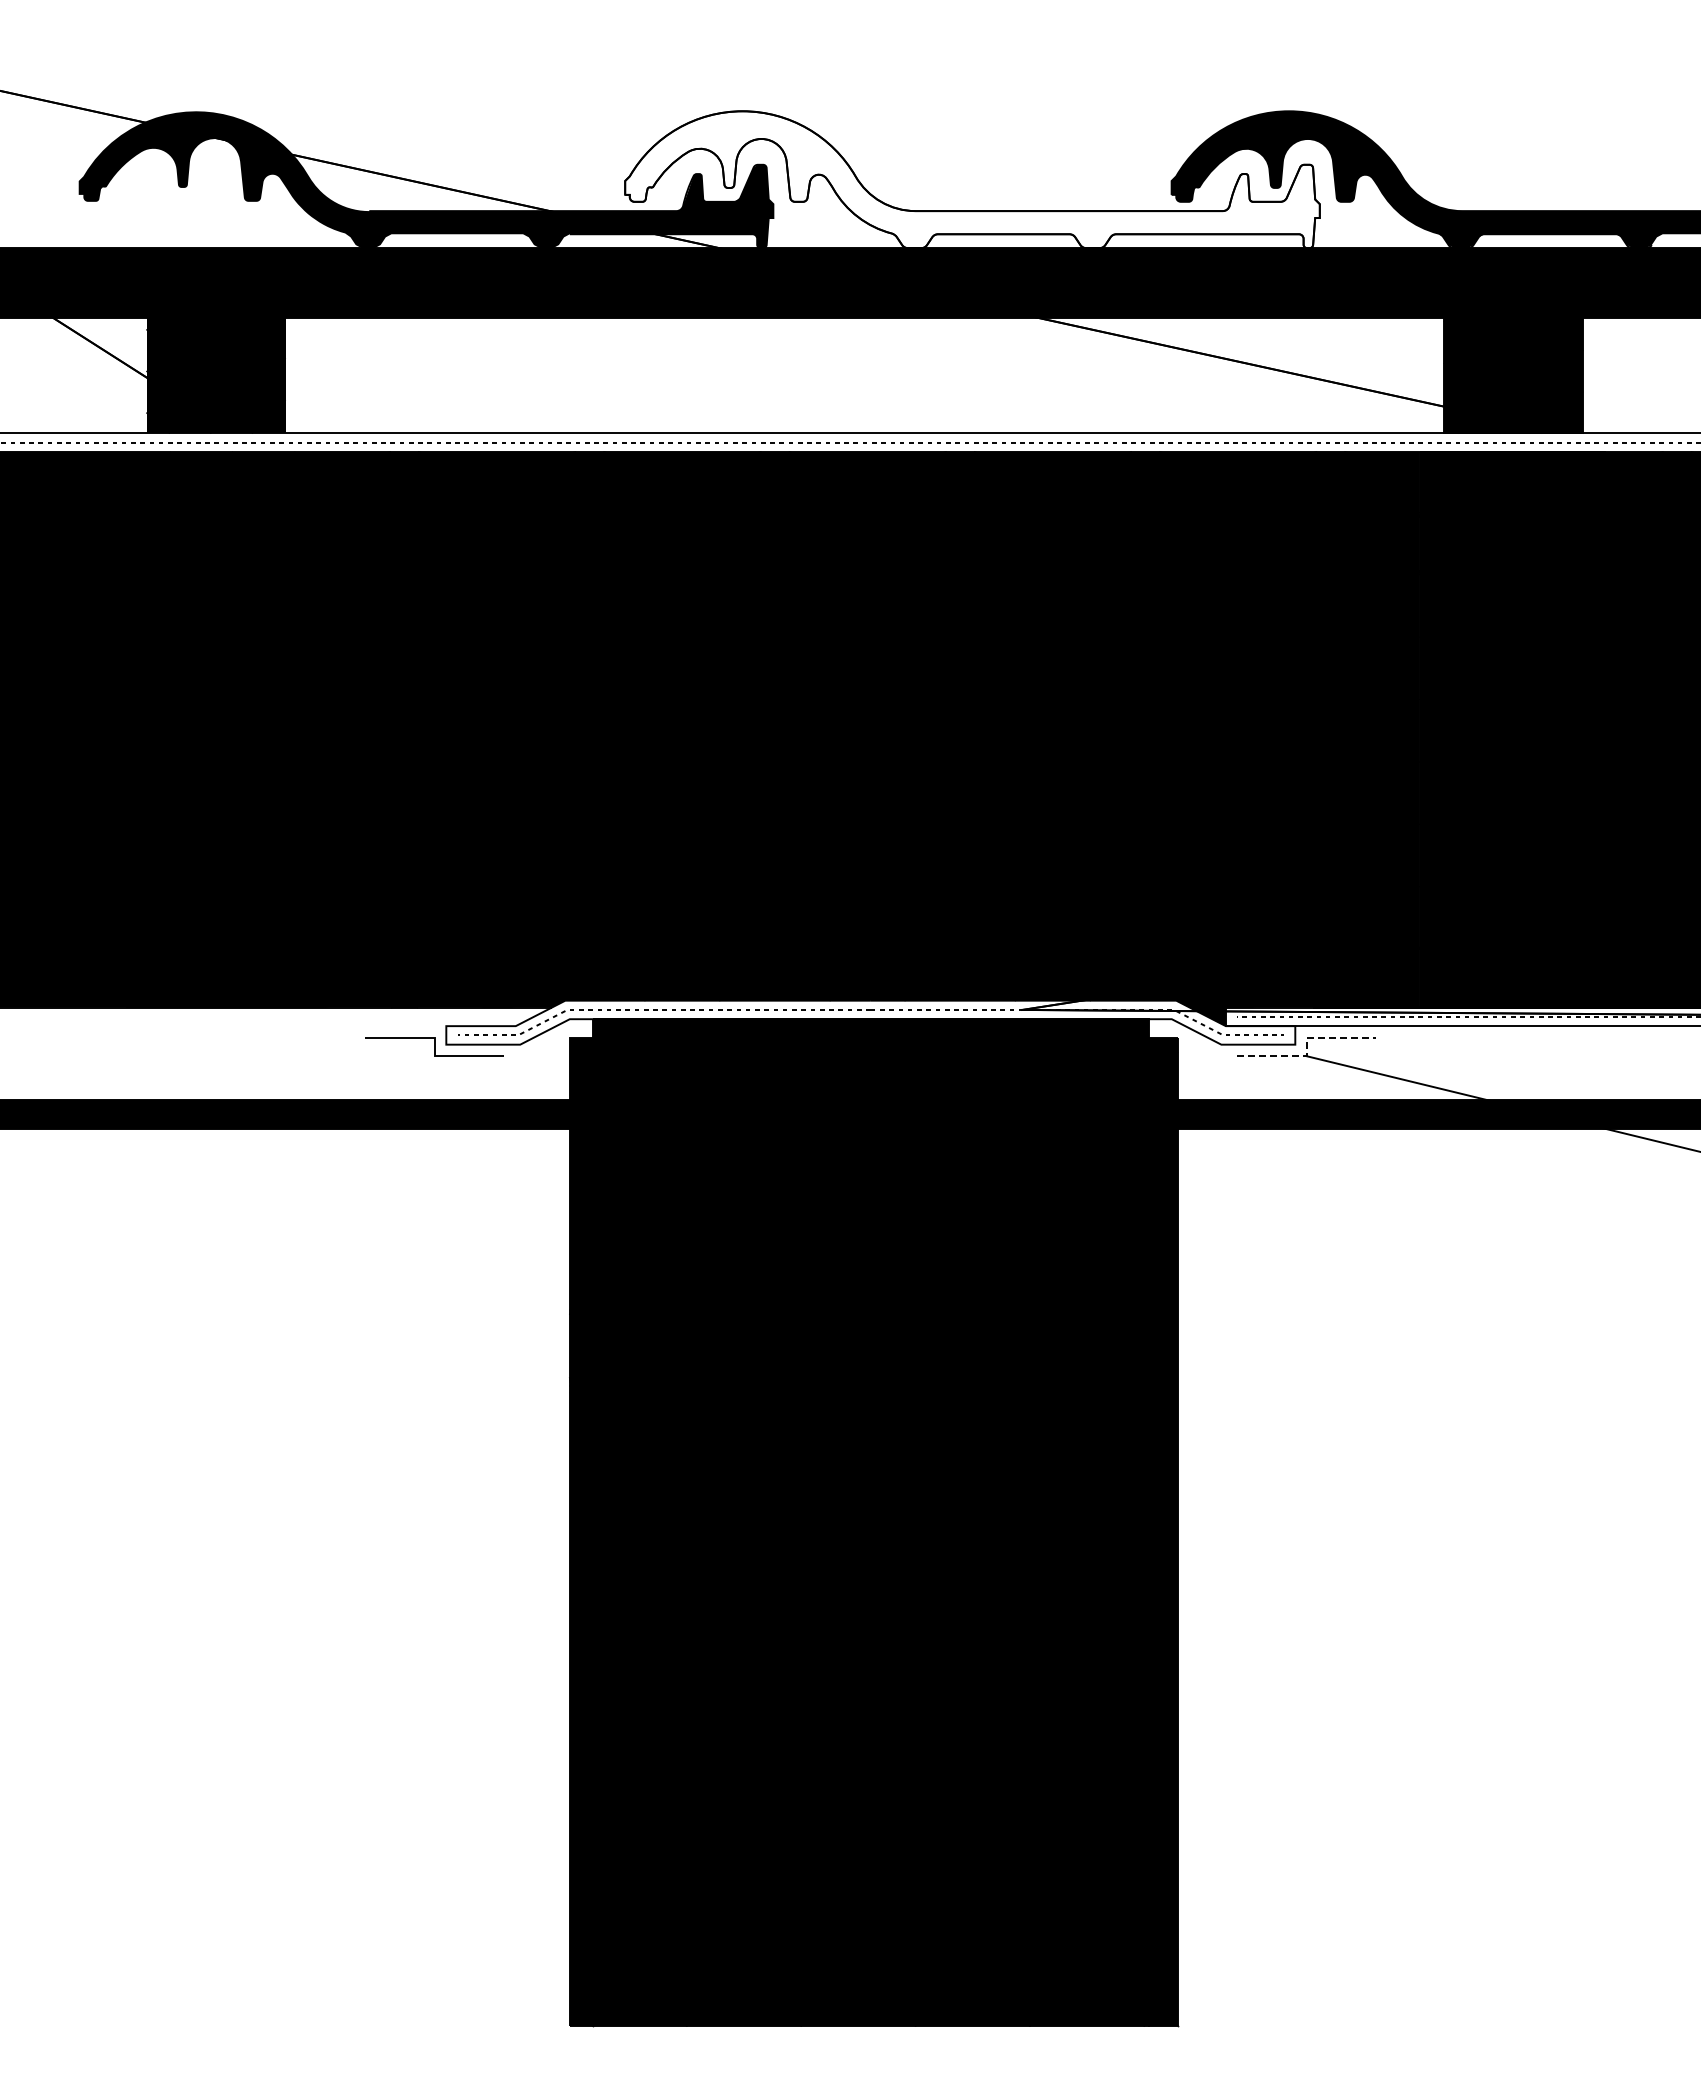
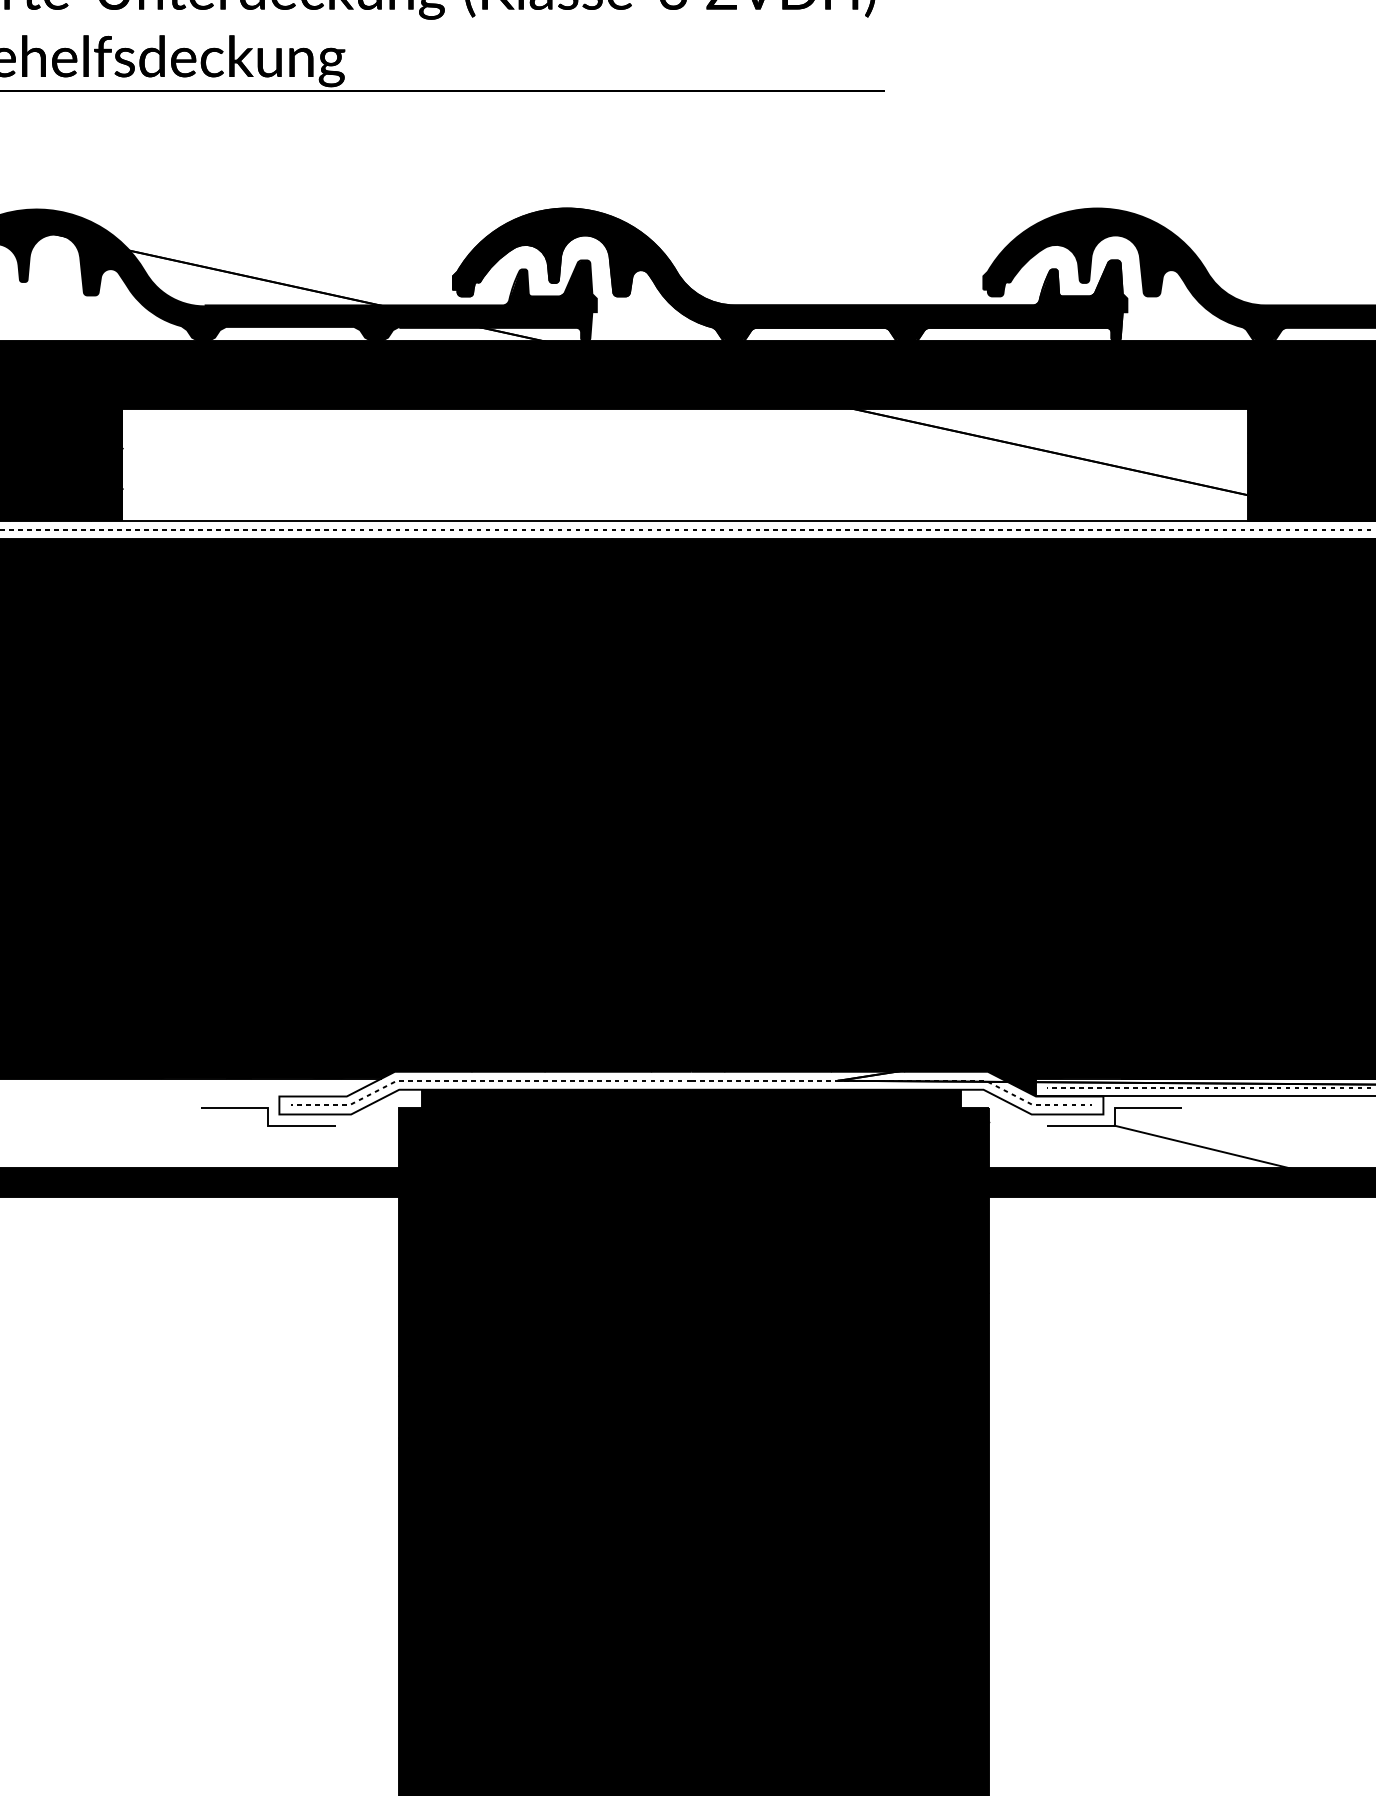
fill: (972, 179) -> (790, 274), added
line: (1306, 1046) -> (1114, 1116), dashed -> solid

